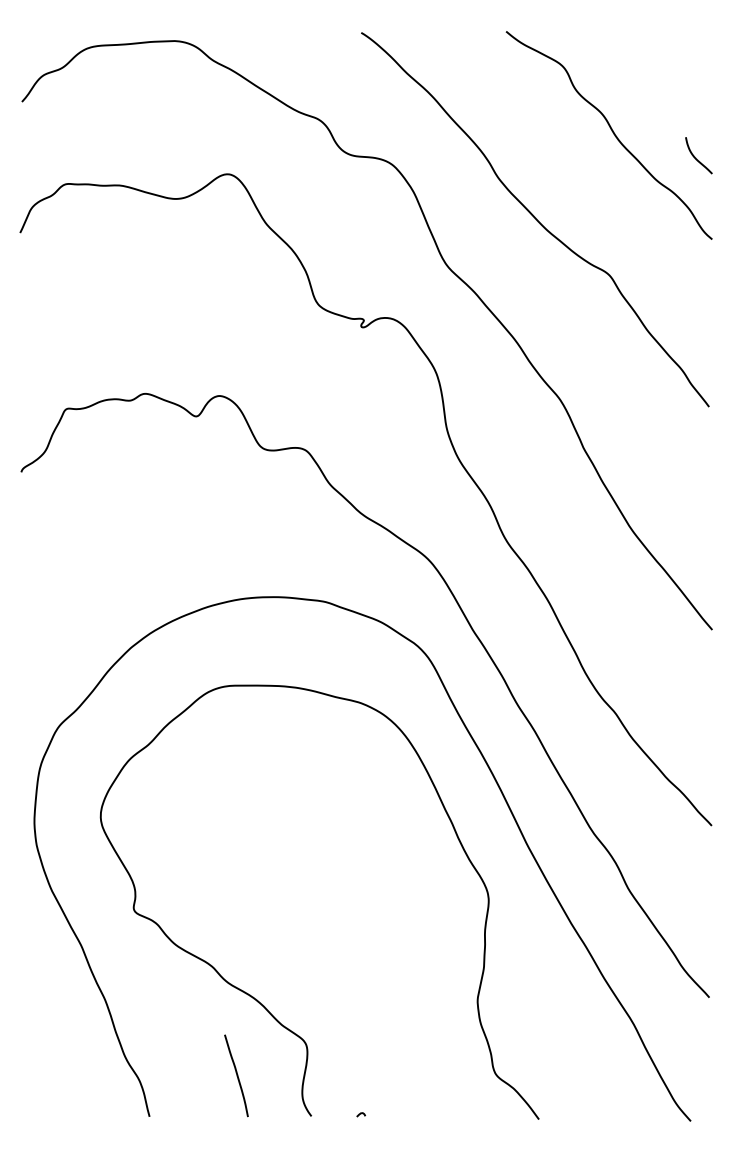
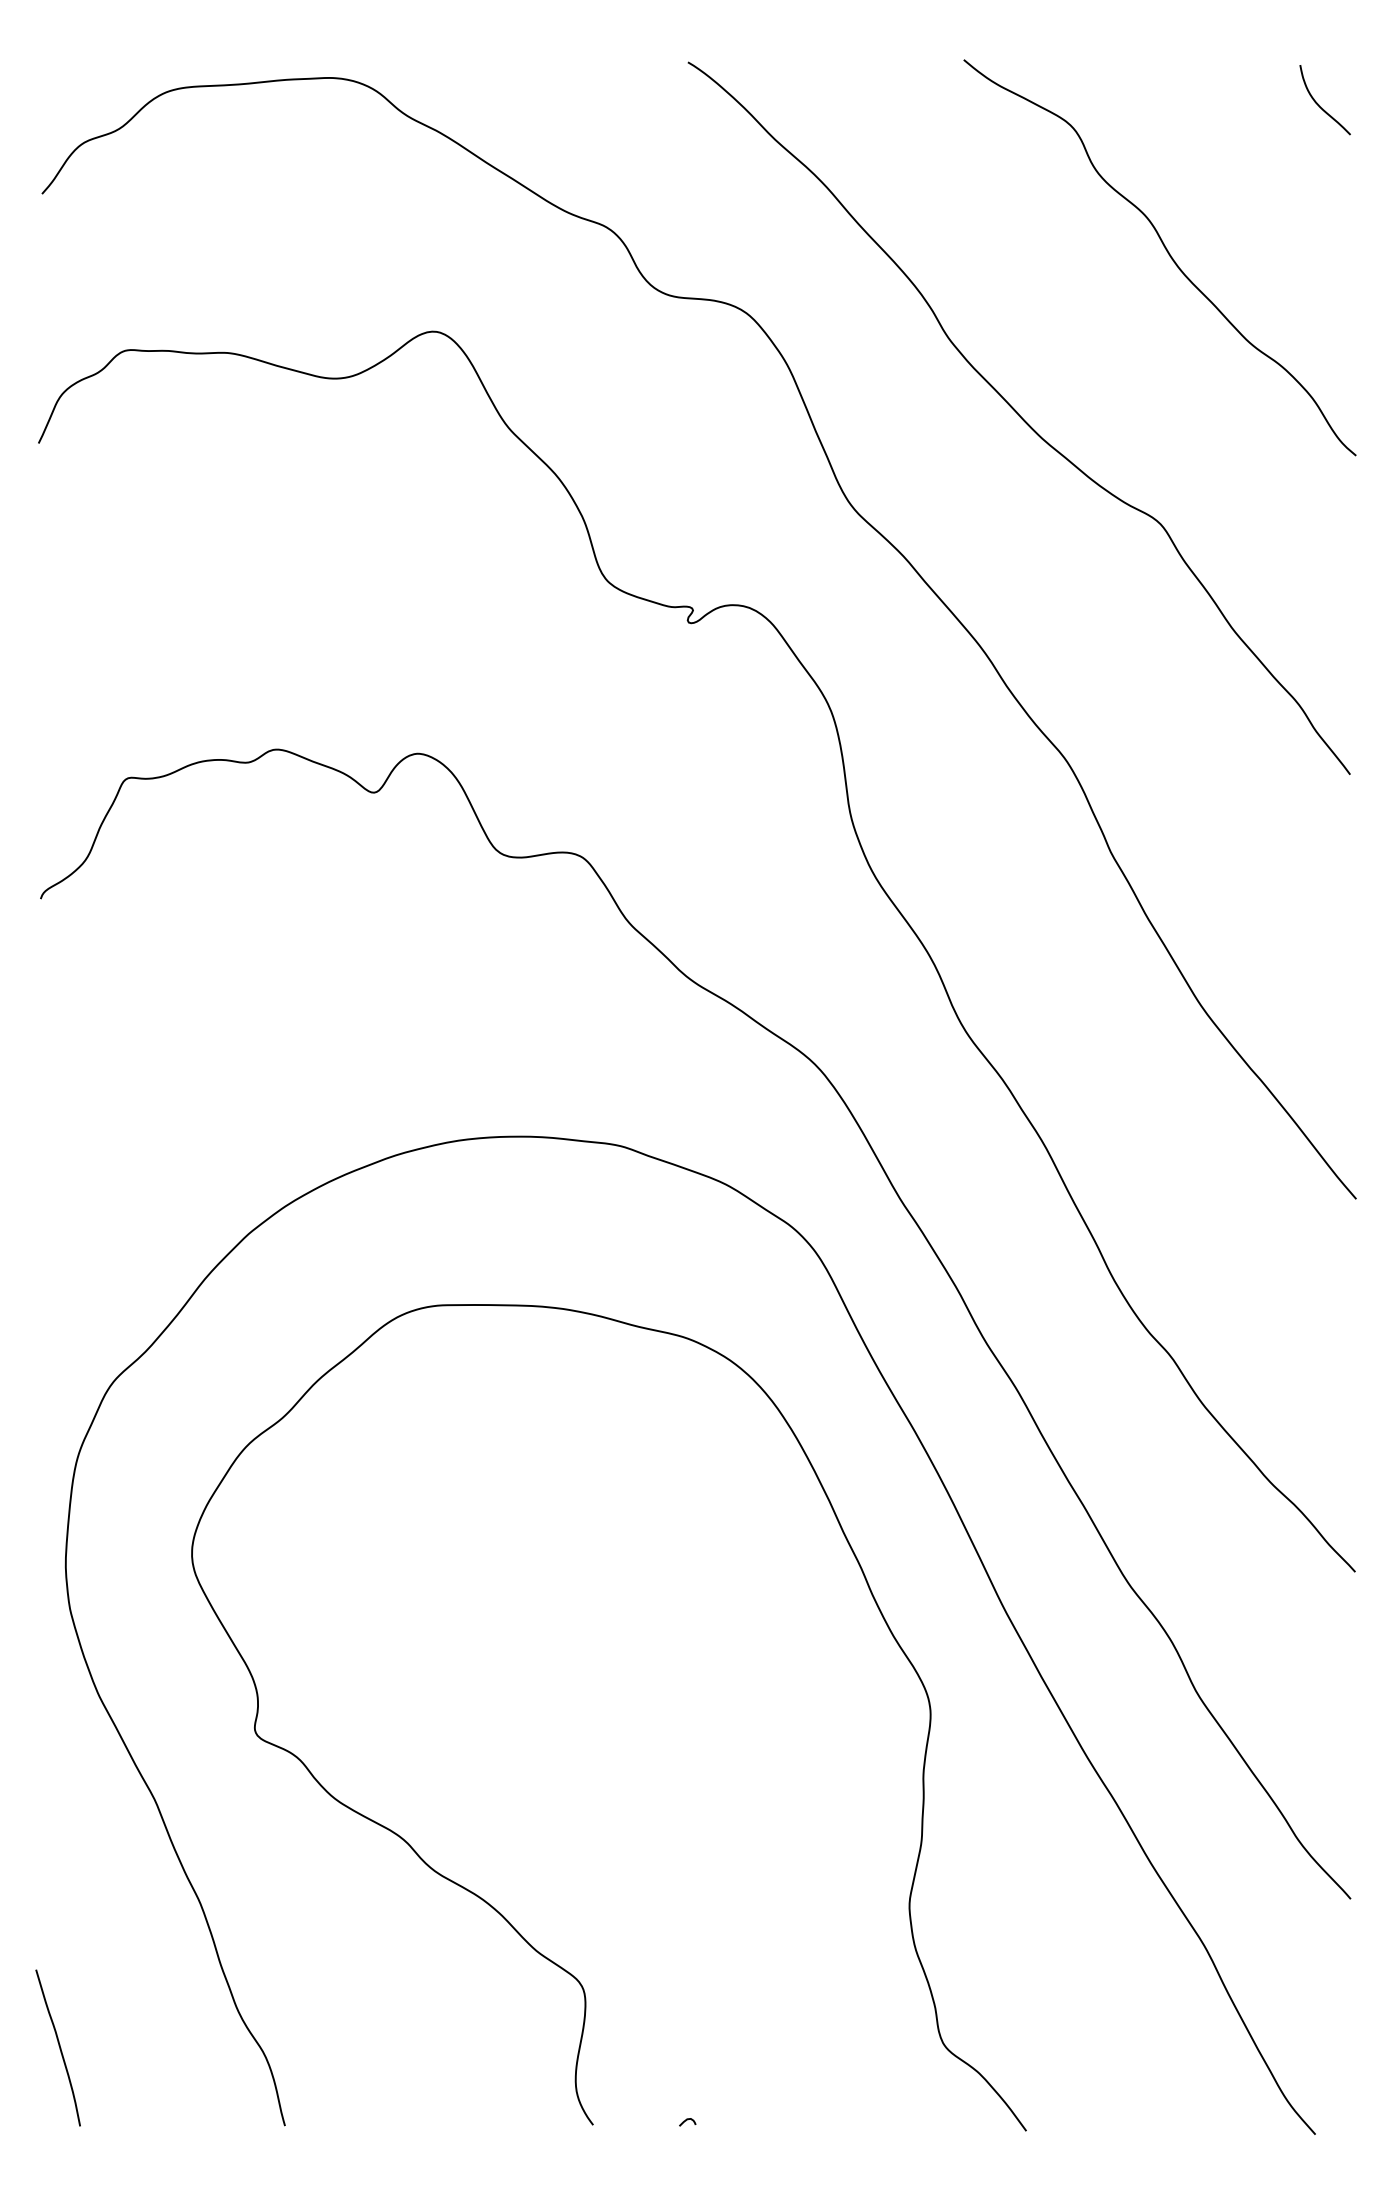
curve: (695, 156) -> (1318, 101), moved
curve: (236, 1075) -> (58, 2047), moved

